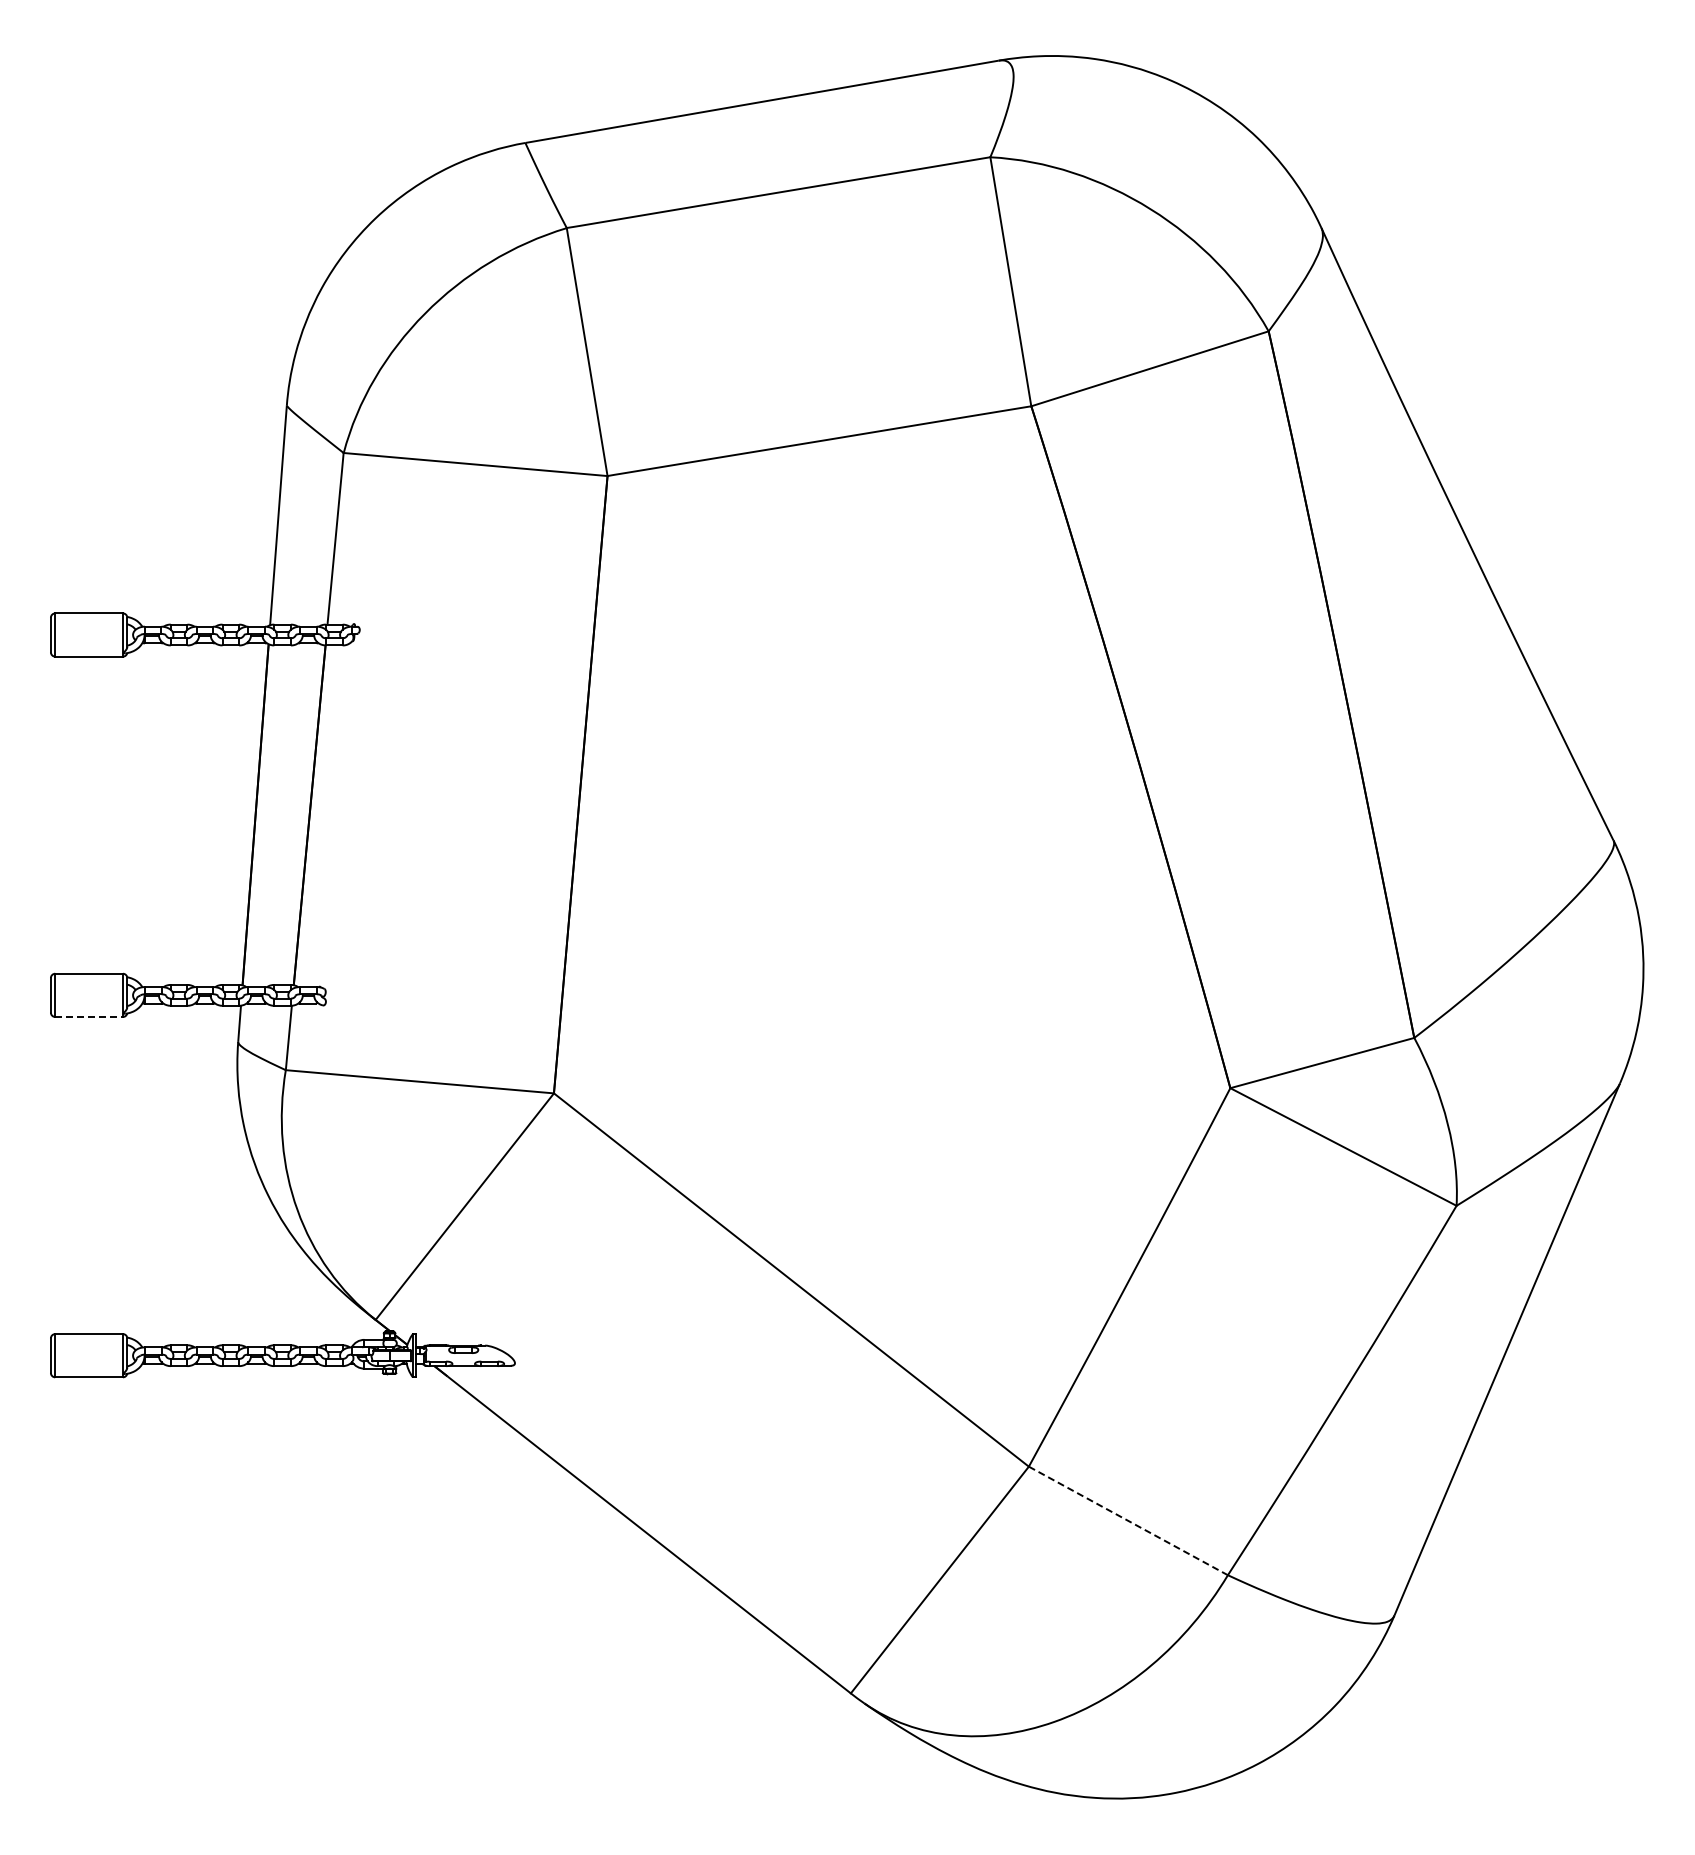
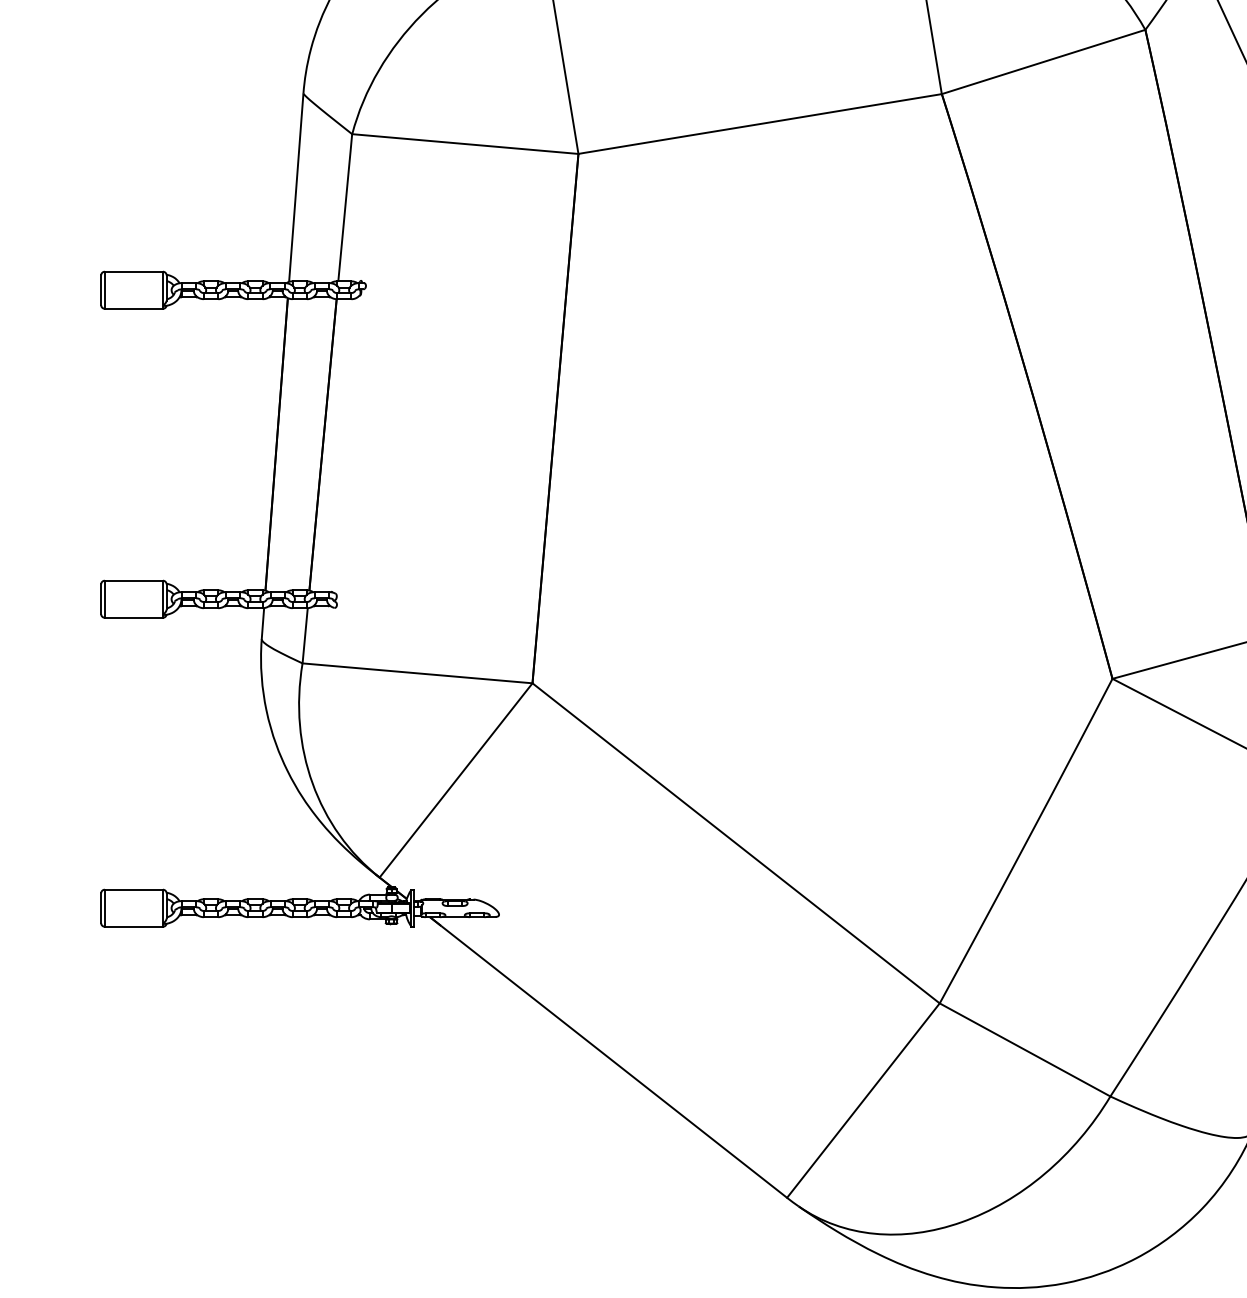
line: (89, 1016) -> (134, 617), dashed -> solid
line: (1128, 1521) -> (1025, 1050), dashed -> solid

